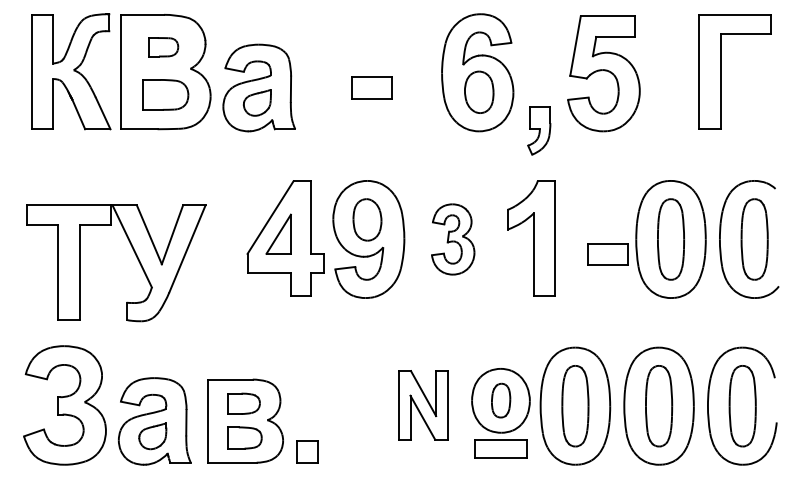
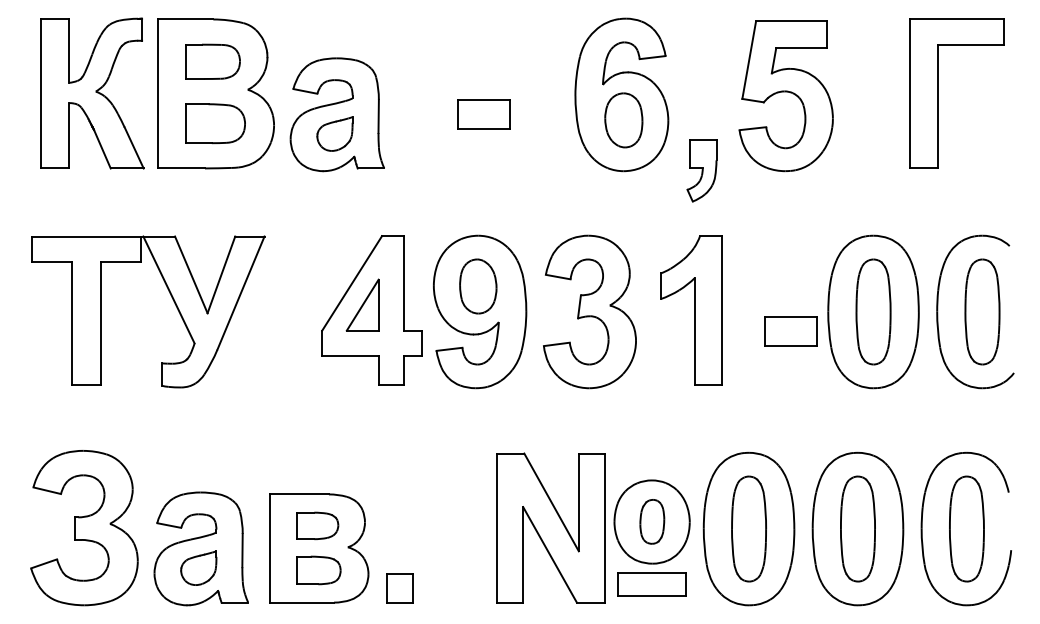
part: (163, 47) -> (212, 61), size x1.43
part: (452, 239) -> (589, 311), size x1.67
part: (134, 253) -> (172, 299), moved
part: (422, 405) -> (550, 527), size x1.67

